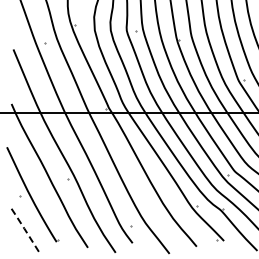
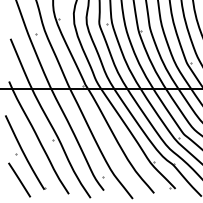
line: (24, 228) -> (19, 179), dashed -> solid

